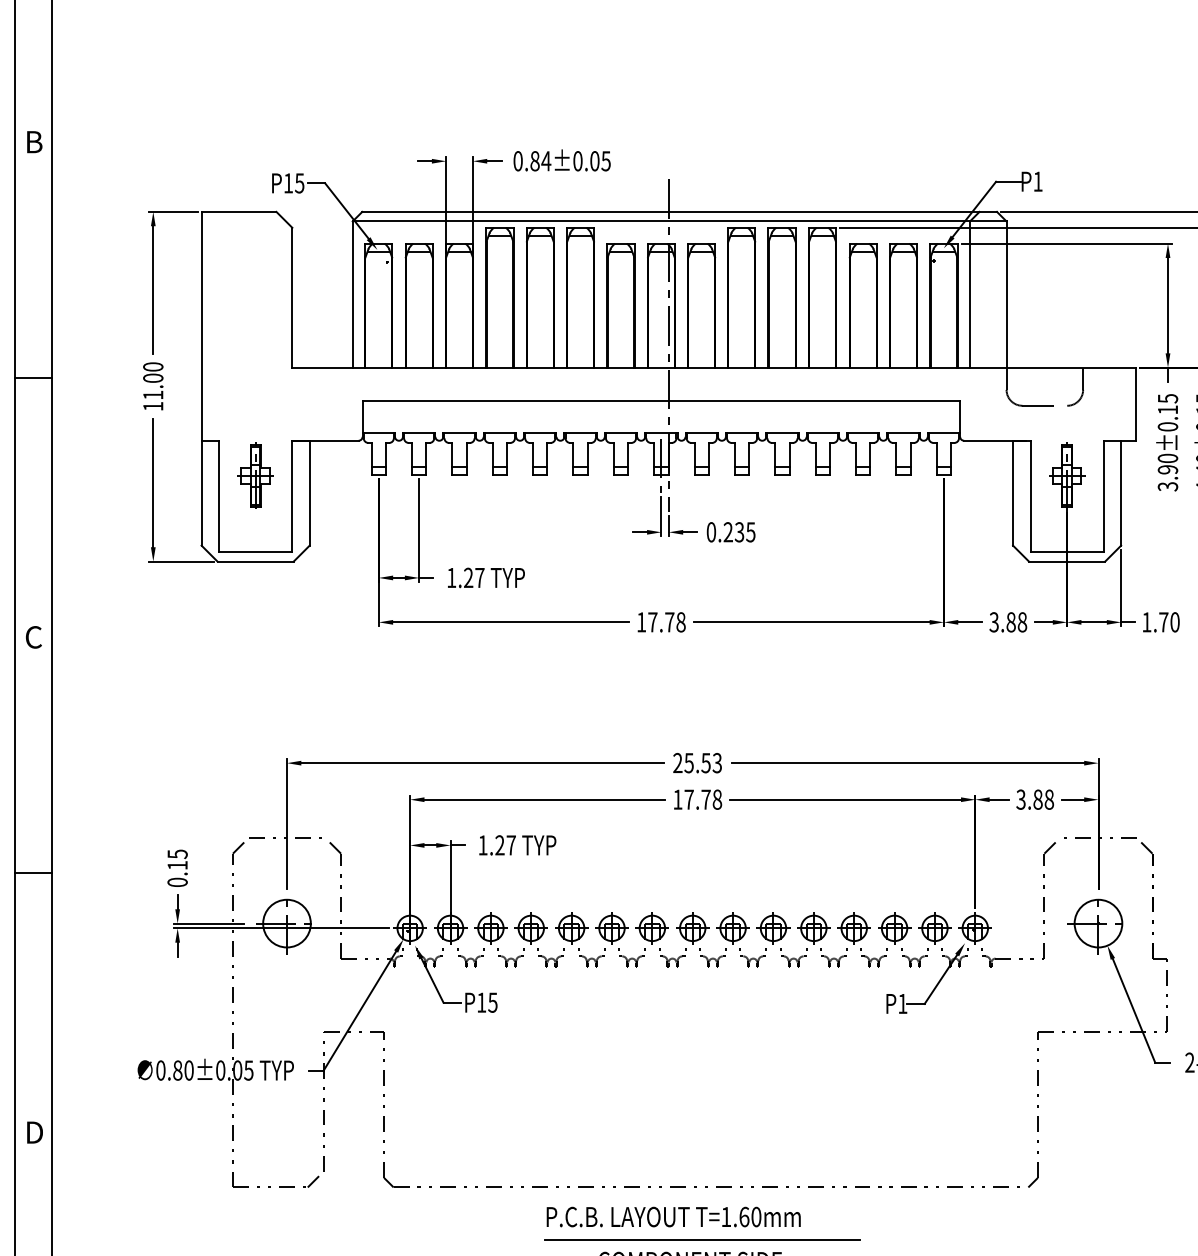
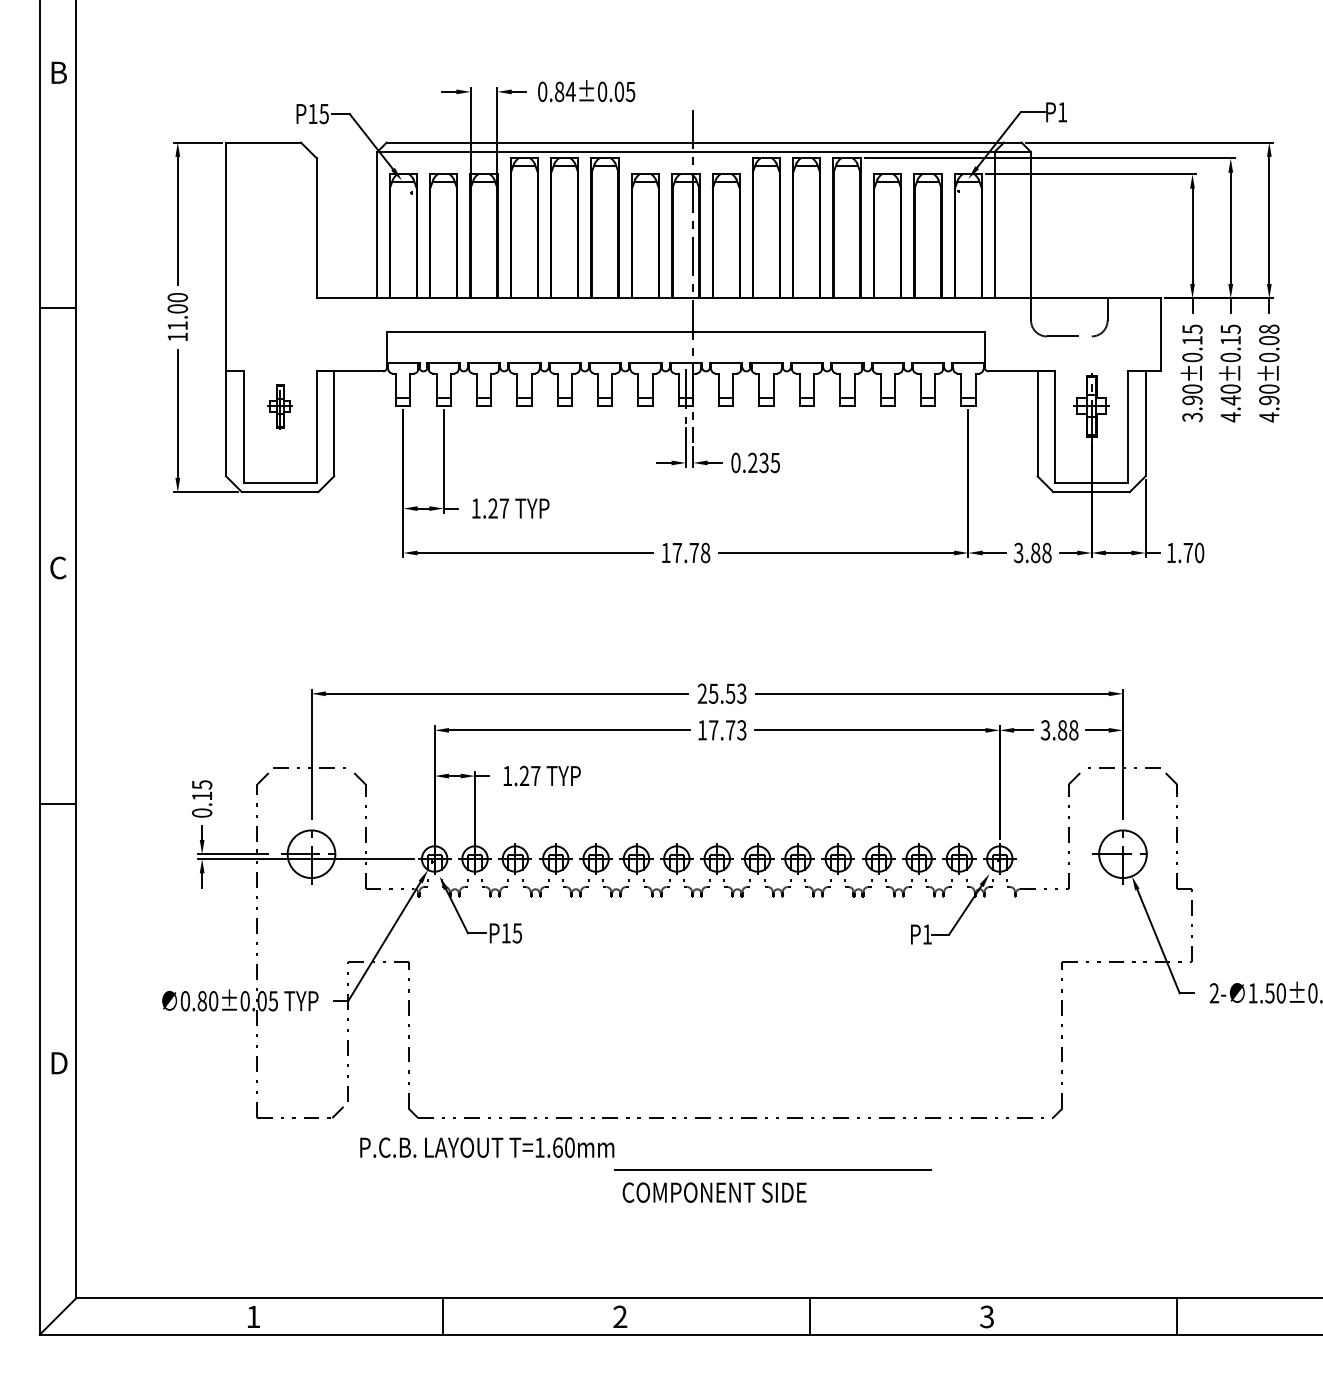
part: (256, 475) -> (280, 406), size x0.7
text: (717, 799) -> (741, 730), 17.78 -> 17.73
text: (674, 1216) -> (487, 1147), moved
line: (702, 1238) -> (772, 1169), moved

